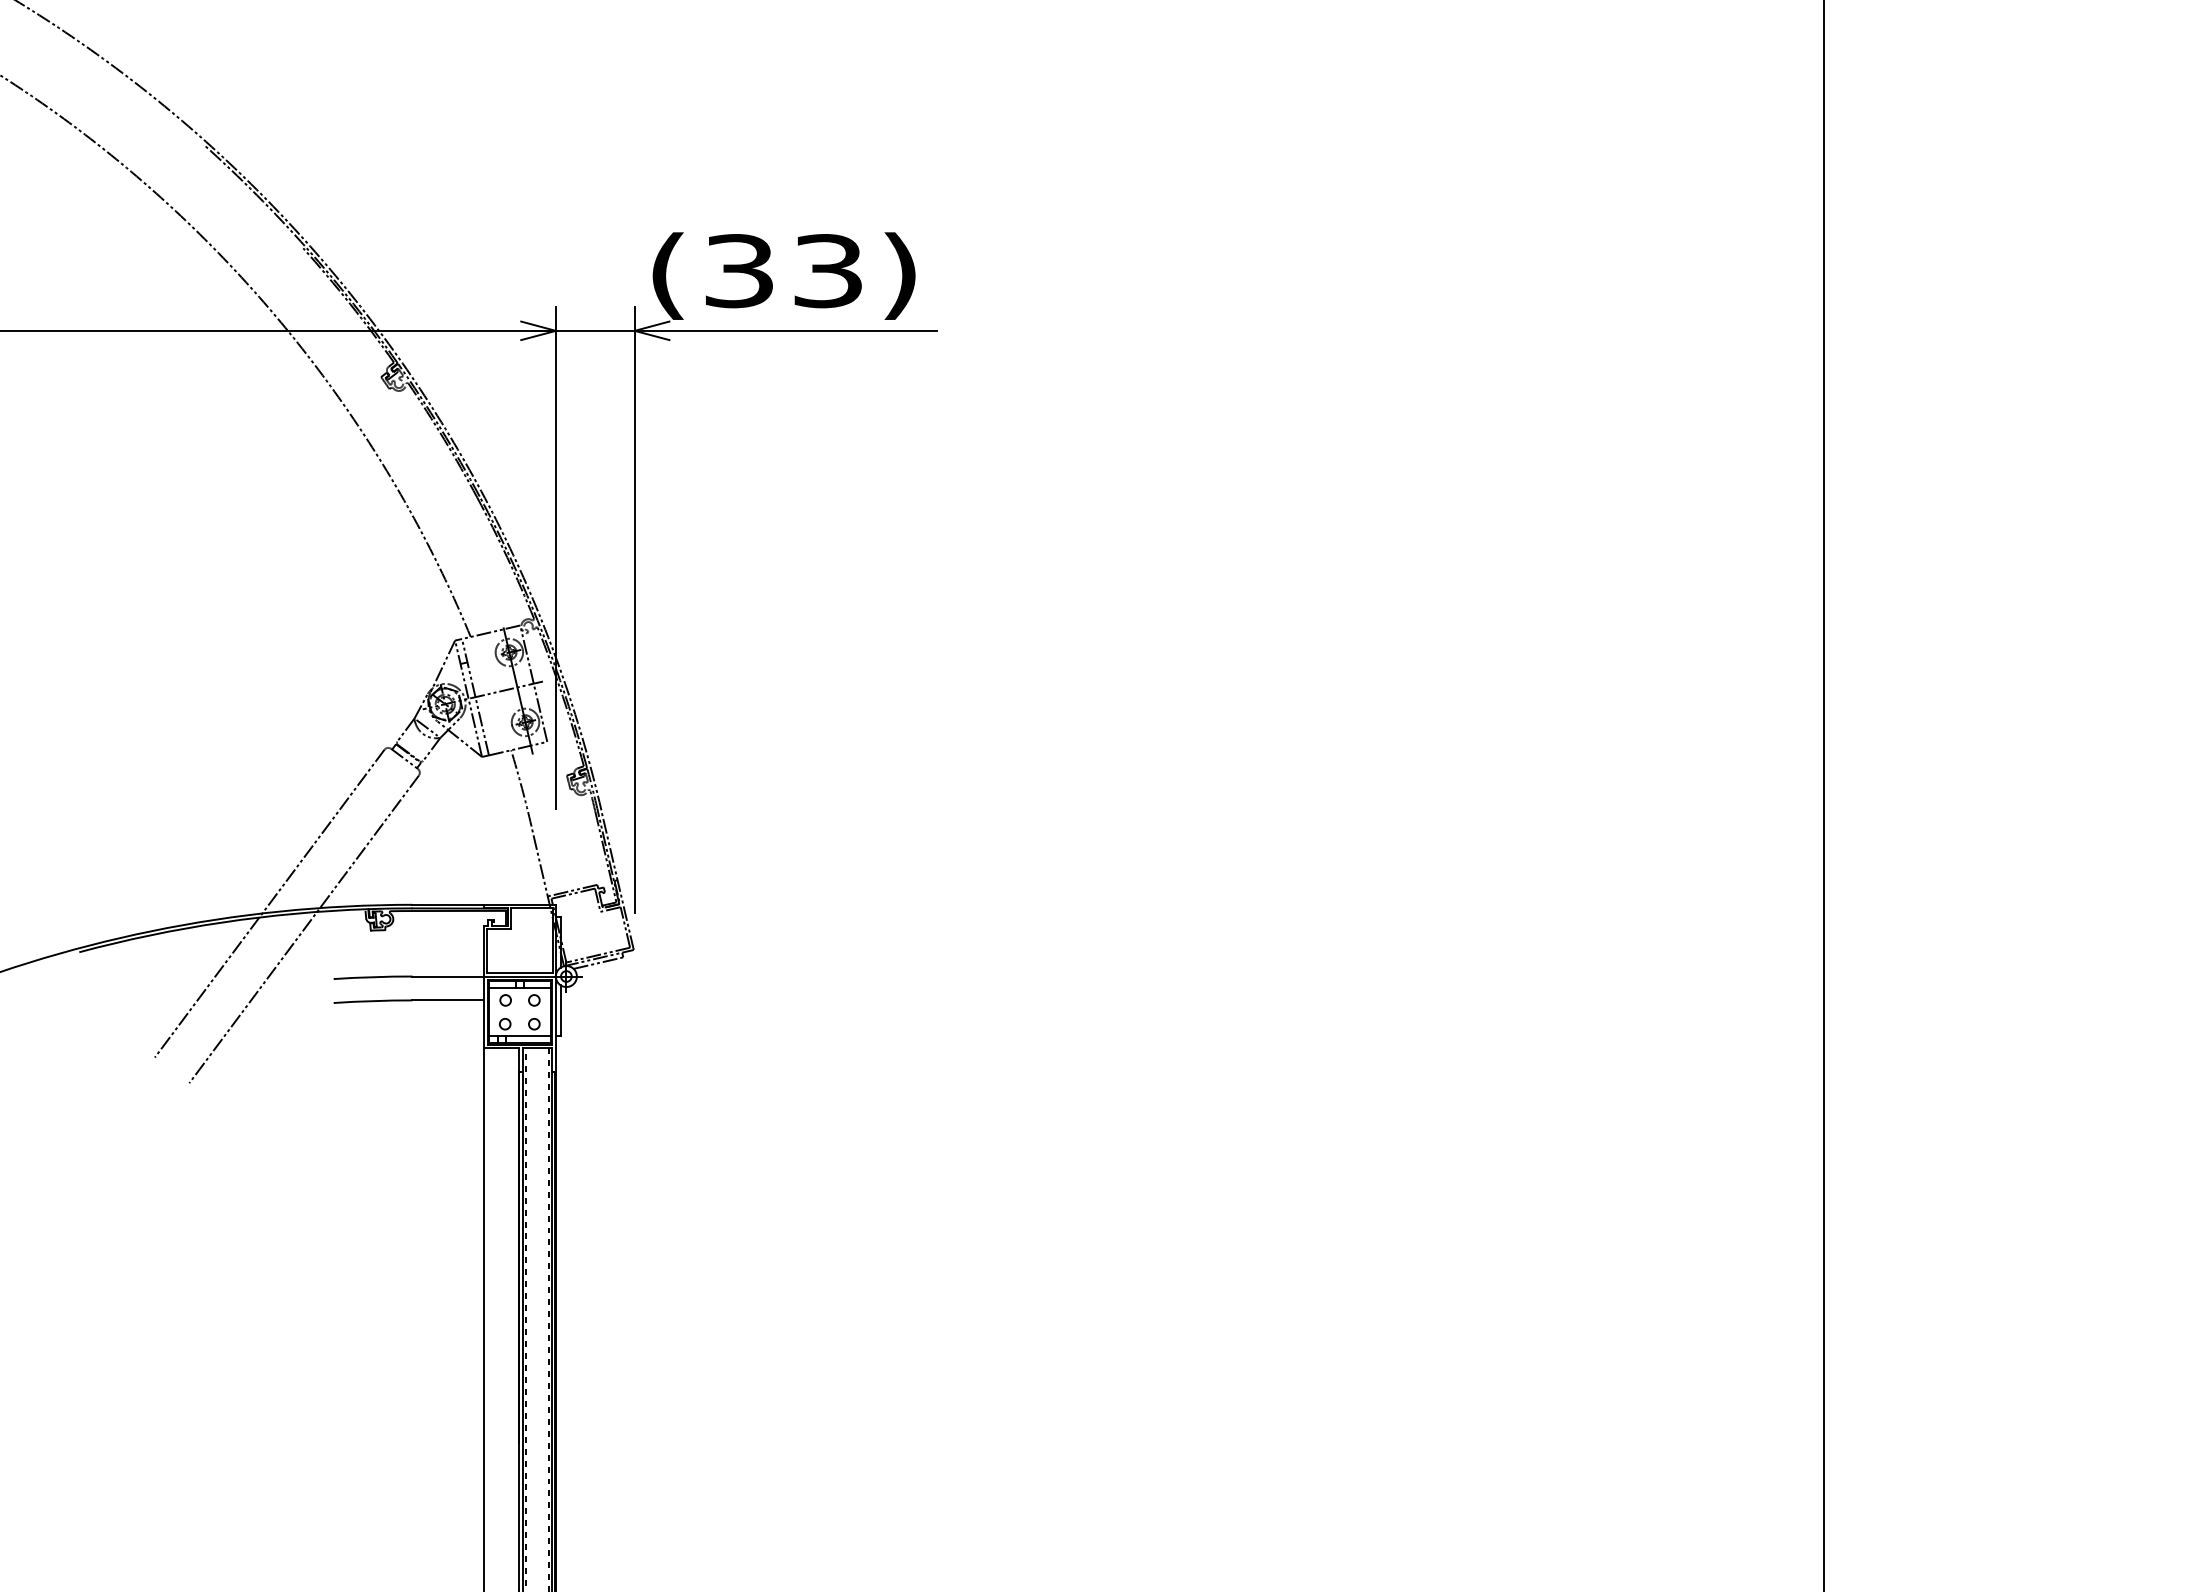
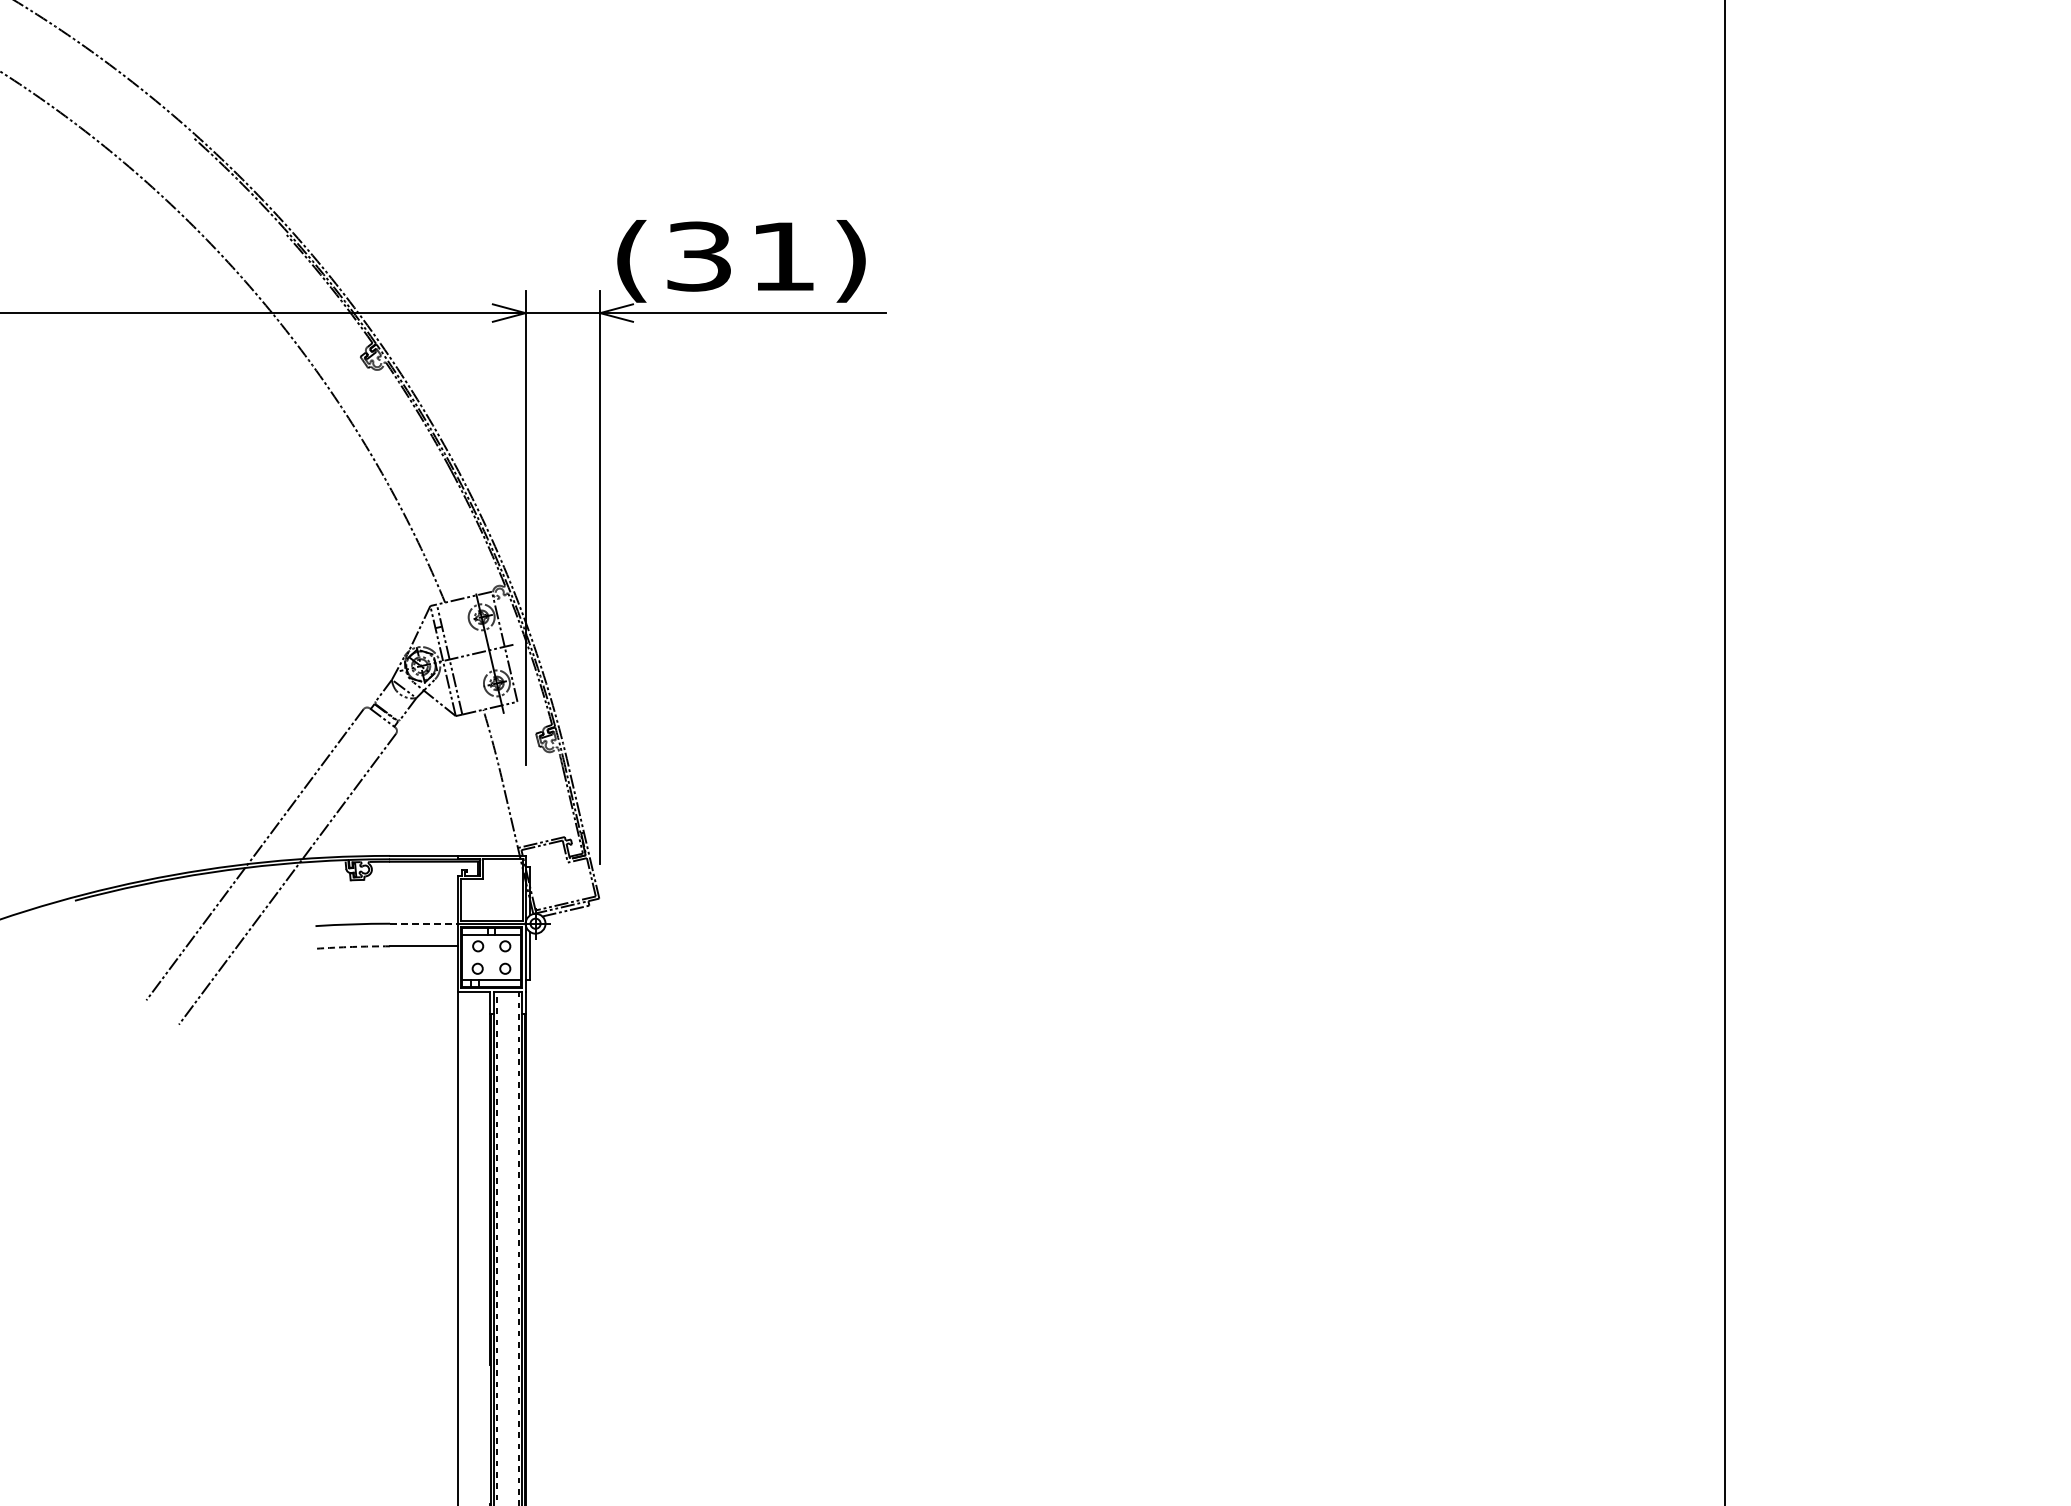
text: (827, 271) -> (782, 256), (33) -> (31)
line: (447, 976) -> (423, 923), solid -> dashed
arc: (372, 1000) -> (352, 946), solid -> dashed

